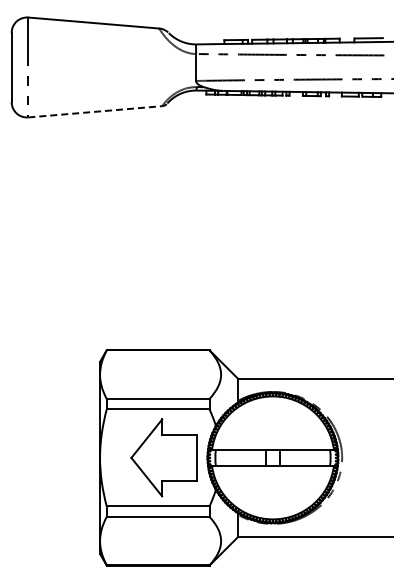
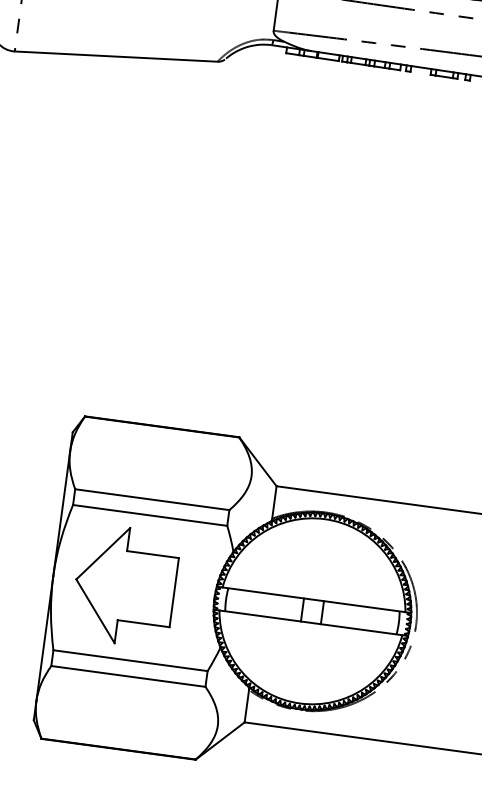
line: (95, 111) -> (116, 56), dashed -> solid
part: (163, 457) -> (124, 585), moved

